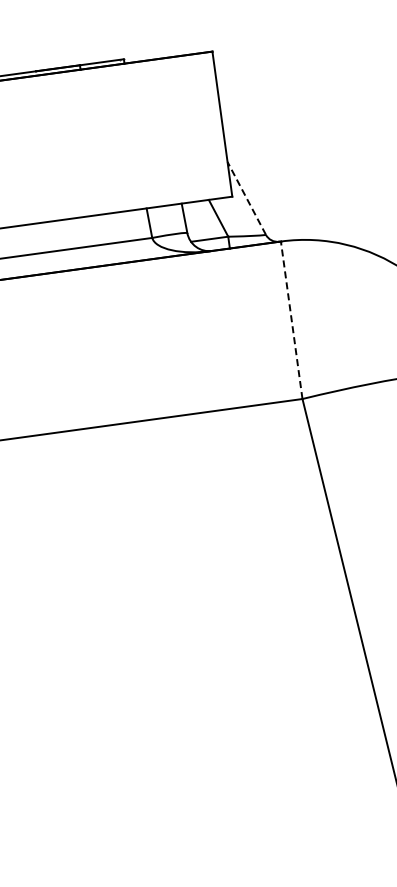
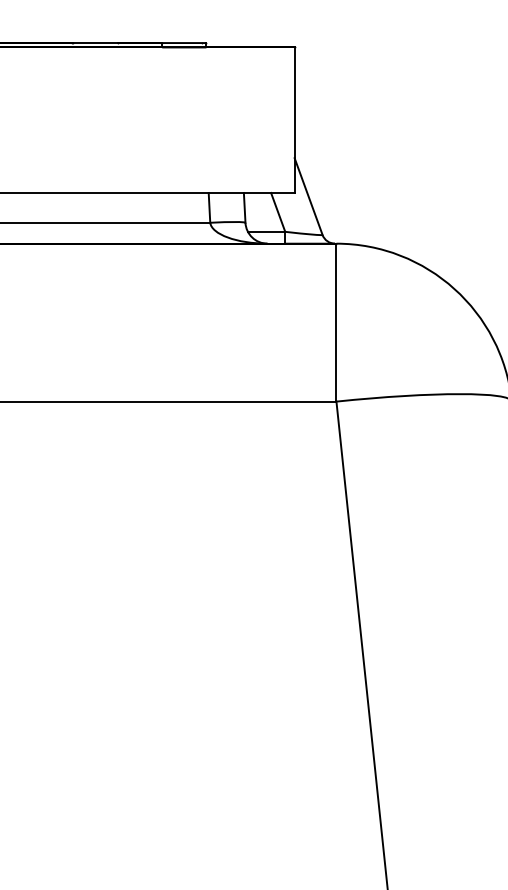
line: (246, 198) -> (308, 196), dashed -> solid
line: (291, 320) -> (336, 322), dashed -> solid

